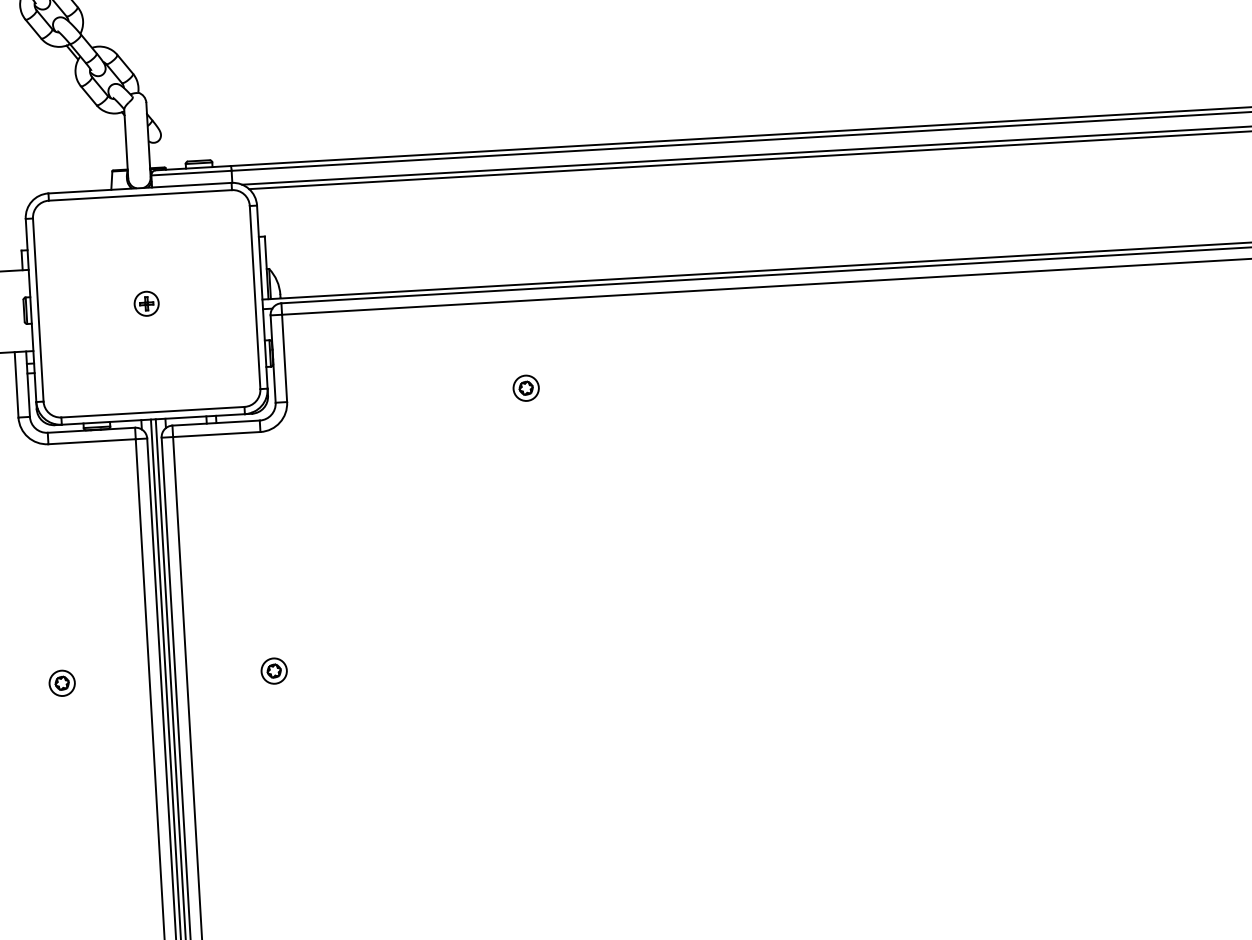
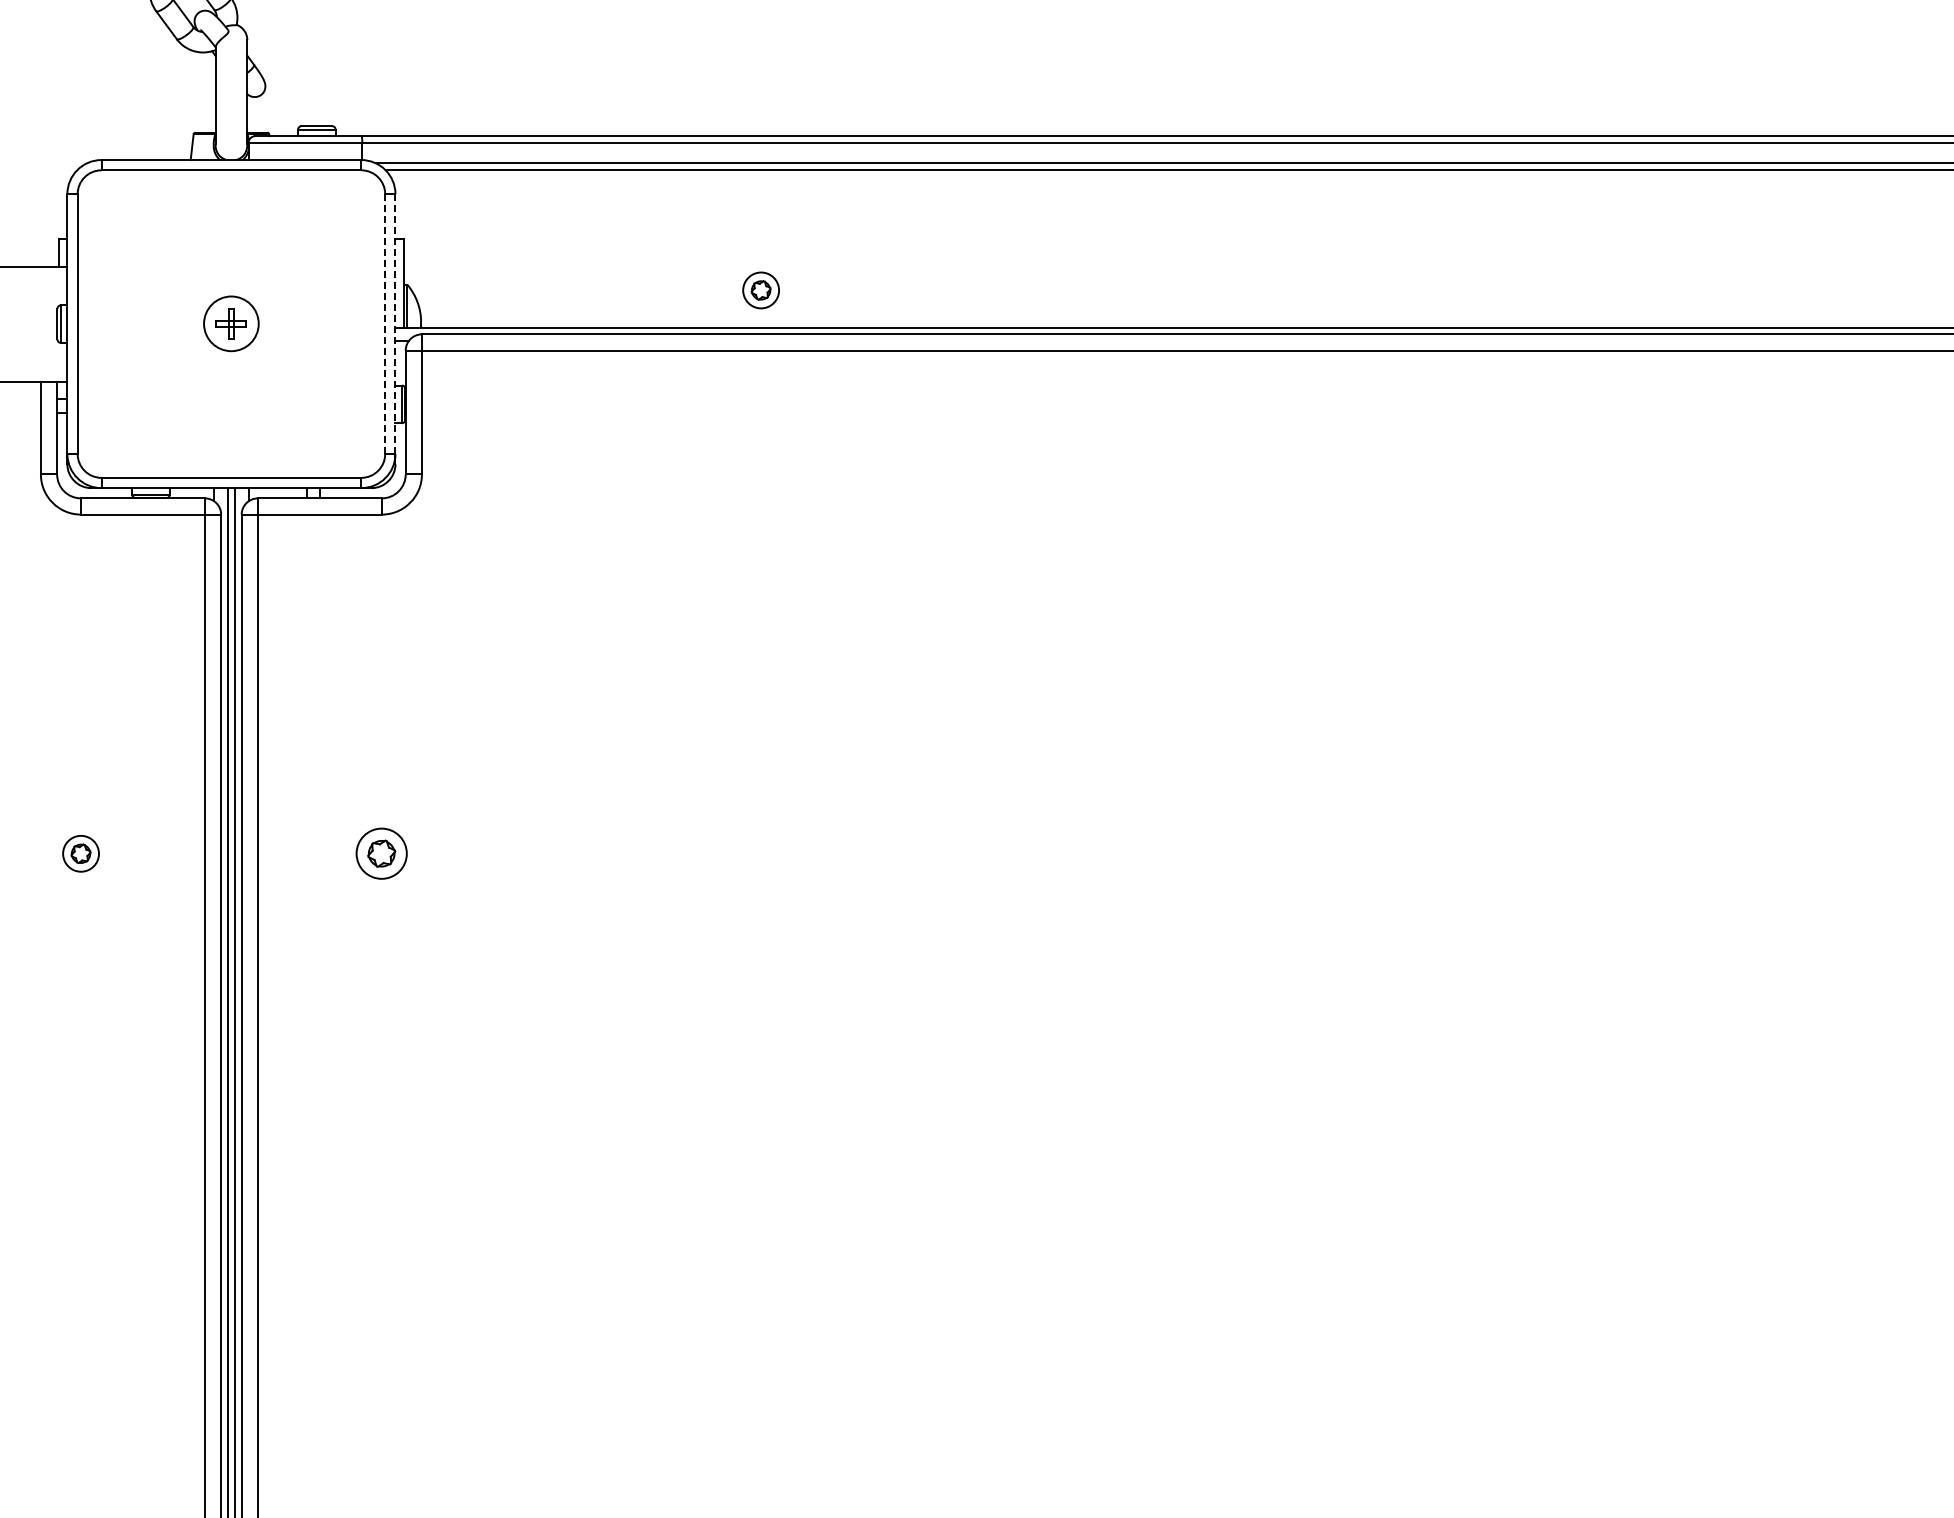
line: (255, 297) -> (385, 324), solid -> dashed
line: (262, 297) -> (395, 324), solid -> dashed
part: (146, 304) -> (231, 324), size x1.6
part: (525, 388) -> (760, 290), moved
part: (274, 670) -> (381, 853), size x1.4

